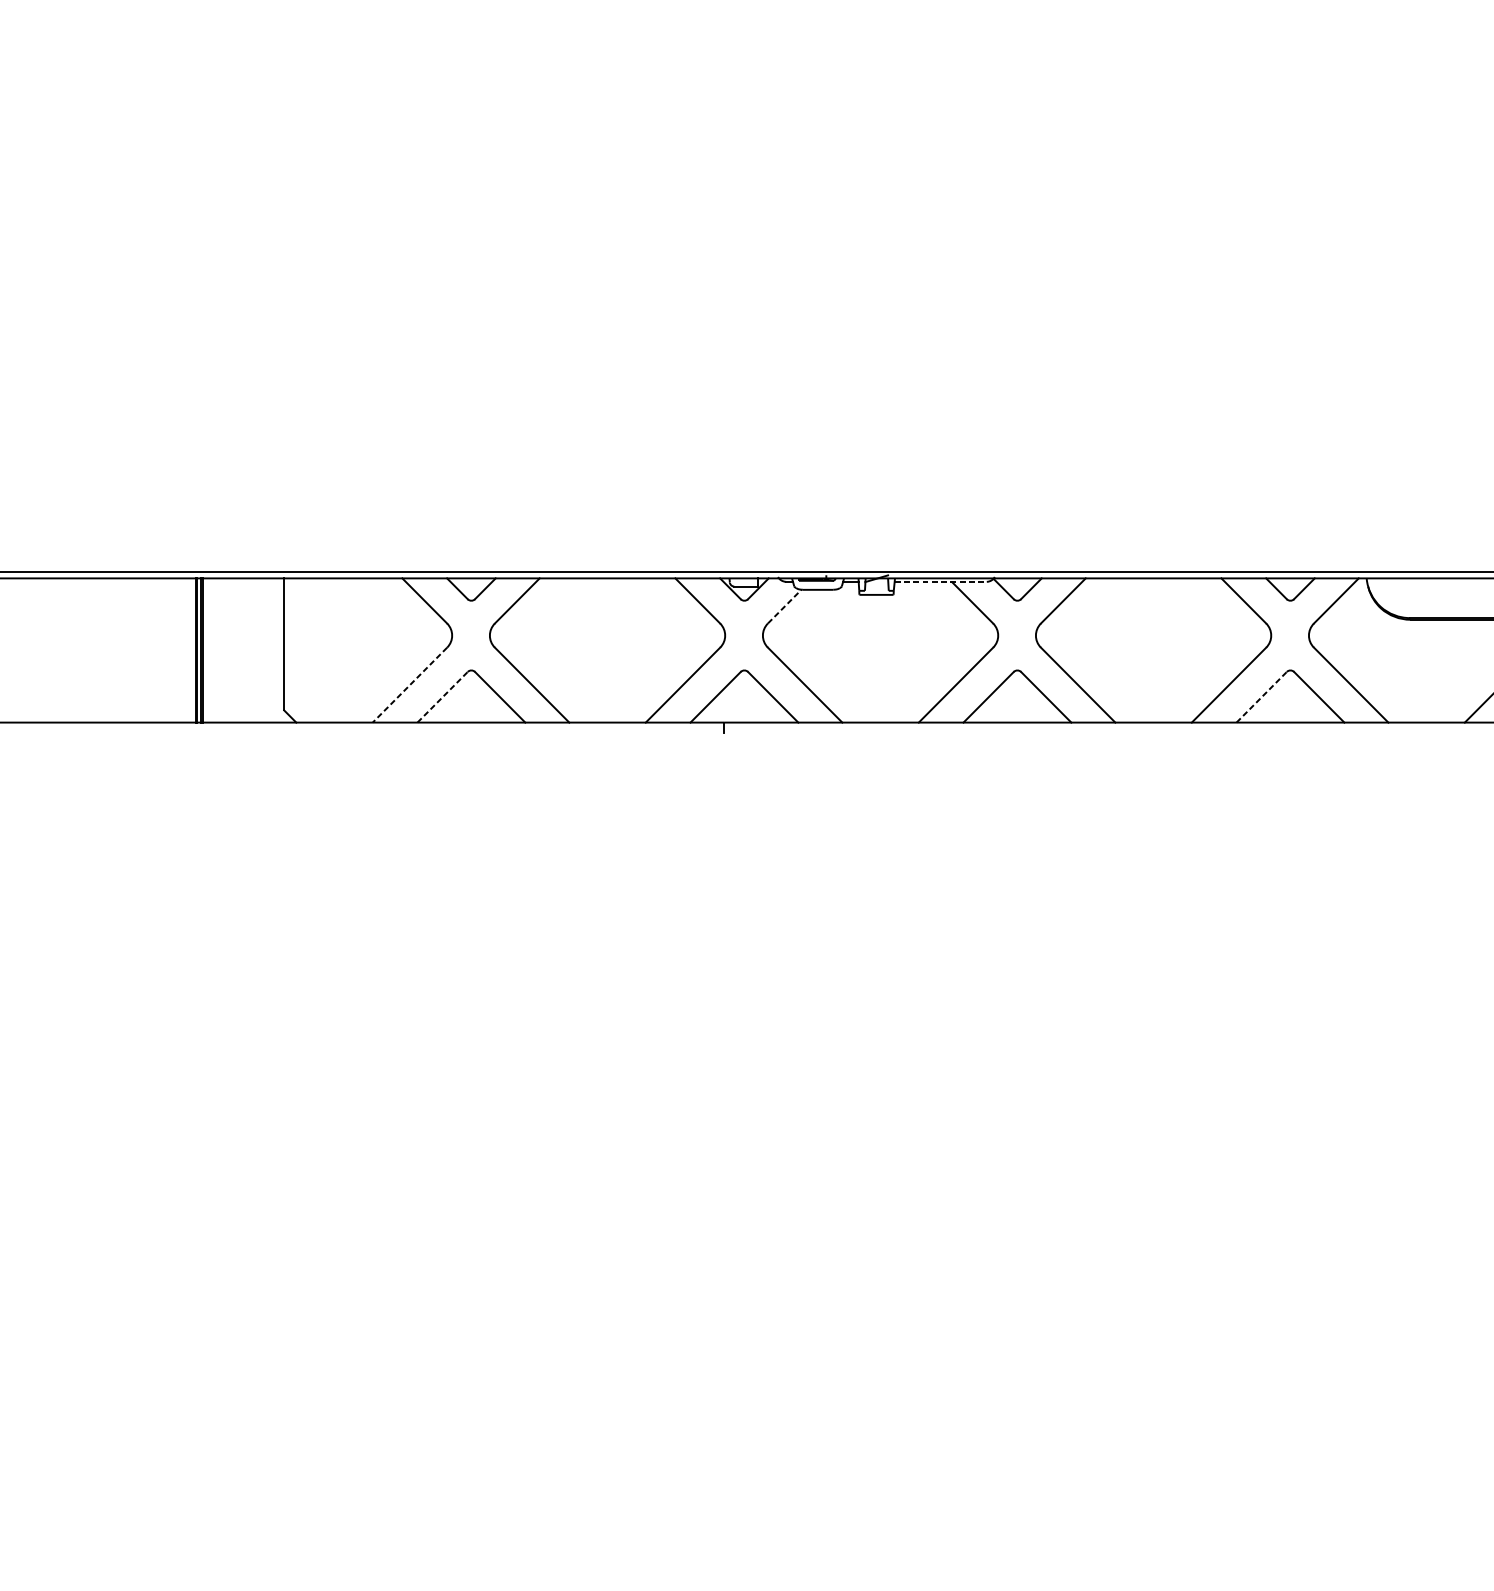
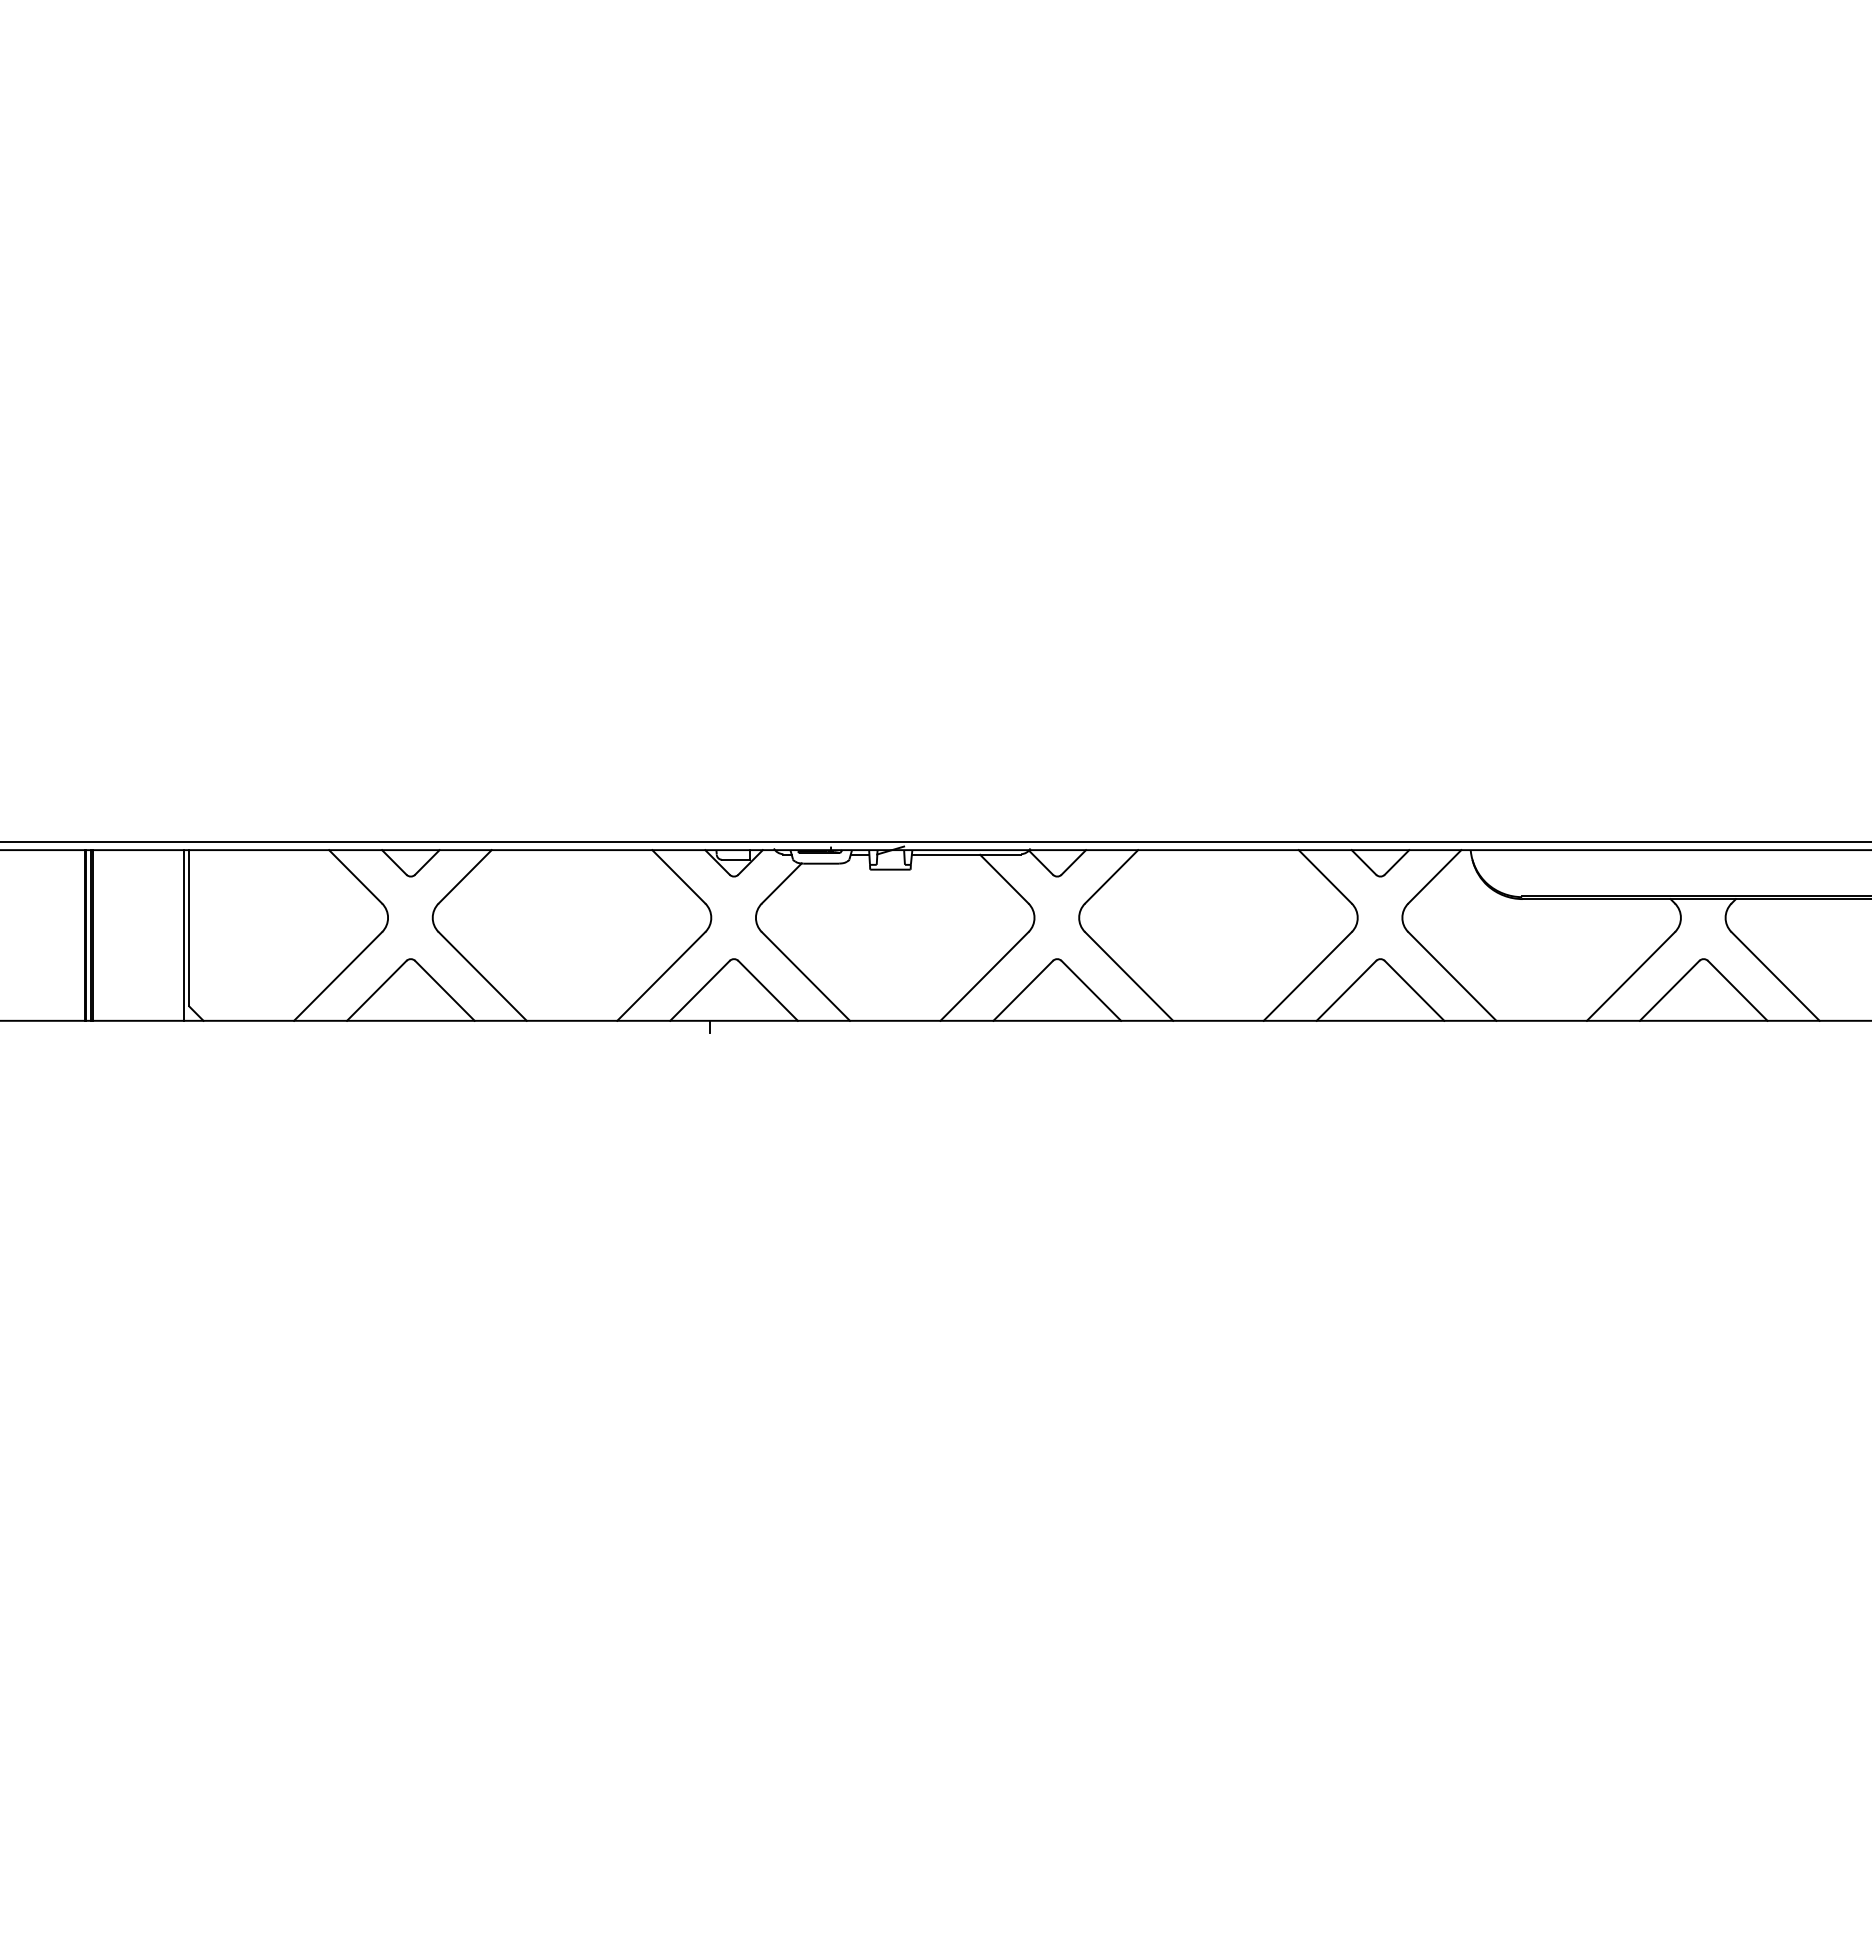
line: (940, 582) -> (966, 854), dashed -> solid
line: (785, 606) -> (782, 883), dashed -> solid
line: (280, 650) -> (184, 935), added
line: (410, 685) -> (338, 976), dashed -> solid
line: (443, 696) -> (377, 990), dashed -> solid
line: (1261, 696) -> (1346, 990), dashed -> solid

